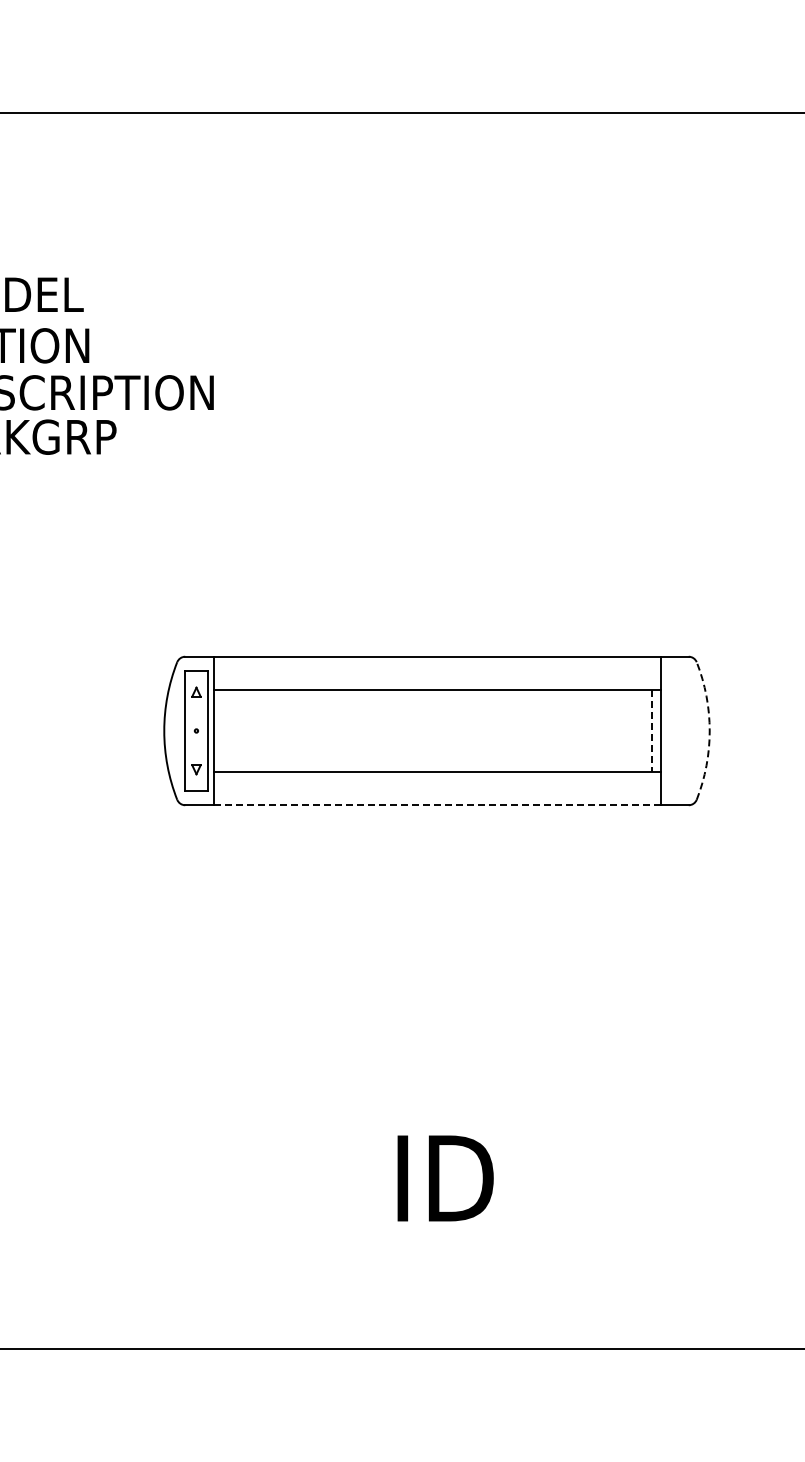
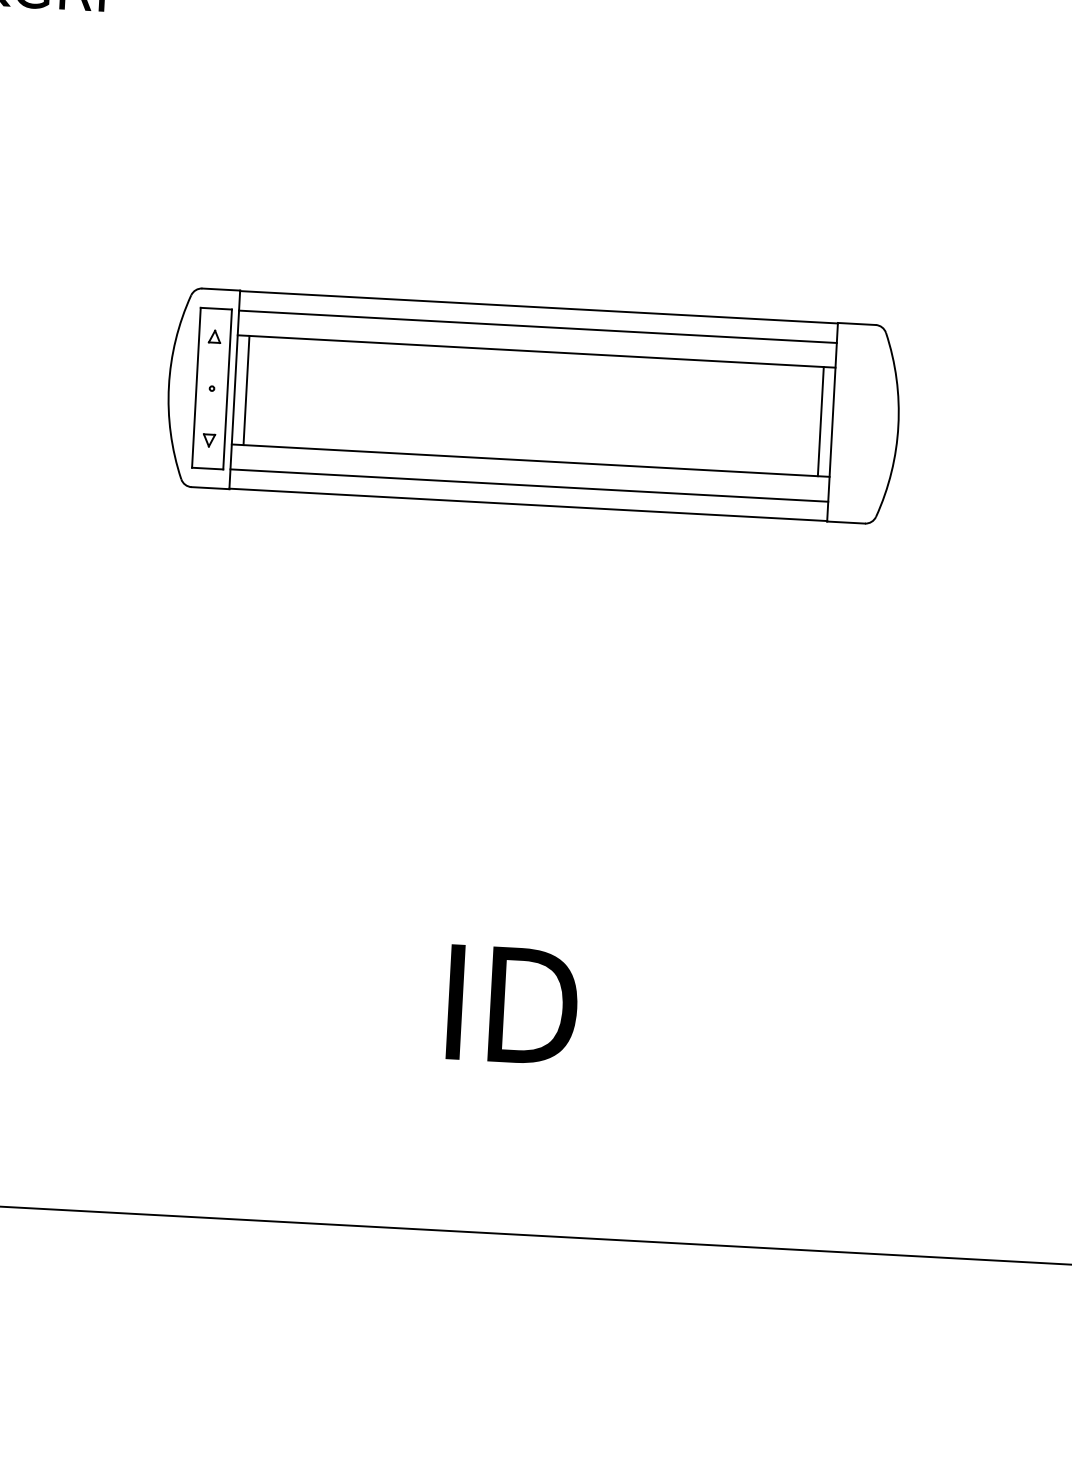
line: (436, 671) -> (537, 326), added
line: (222, 730) -> (246, 389), added
line: (651, 731) -> (820, 422), dashed -> solid
arc: (709, 731) -> (898, 426), dashed -> solid
line: (436, 790) -> (528, 485), added
line: (437, 804) -> (529, 504), dashed -> solid

